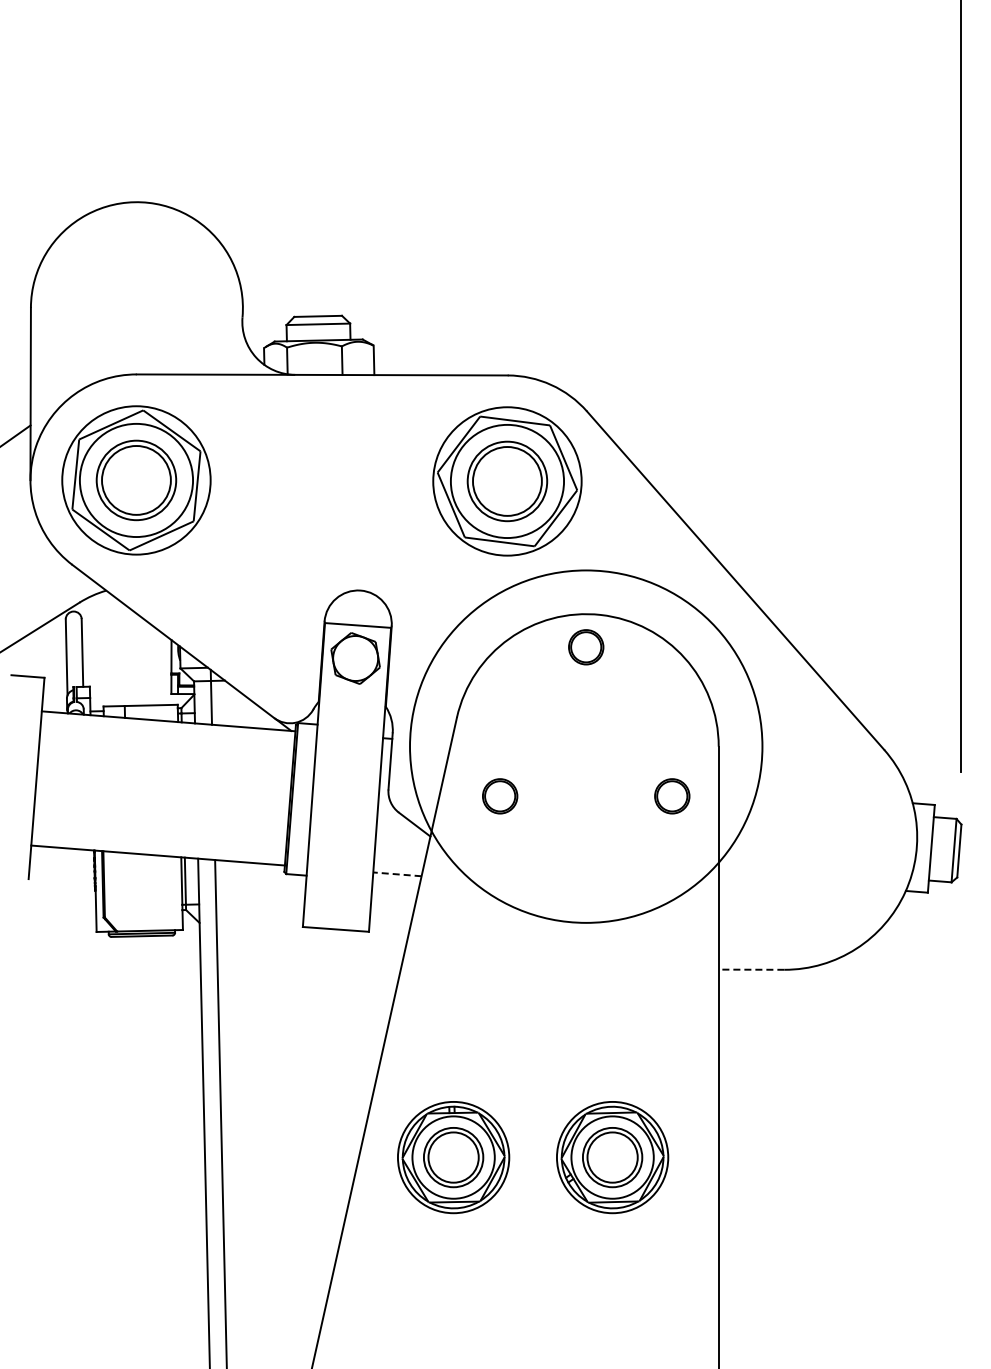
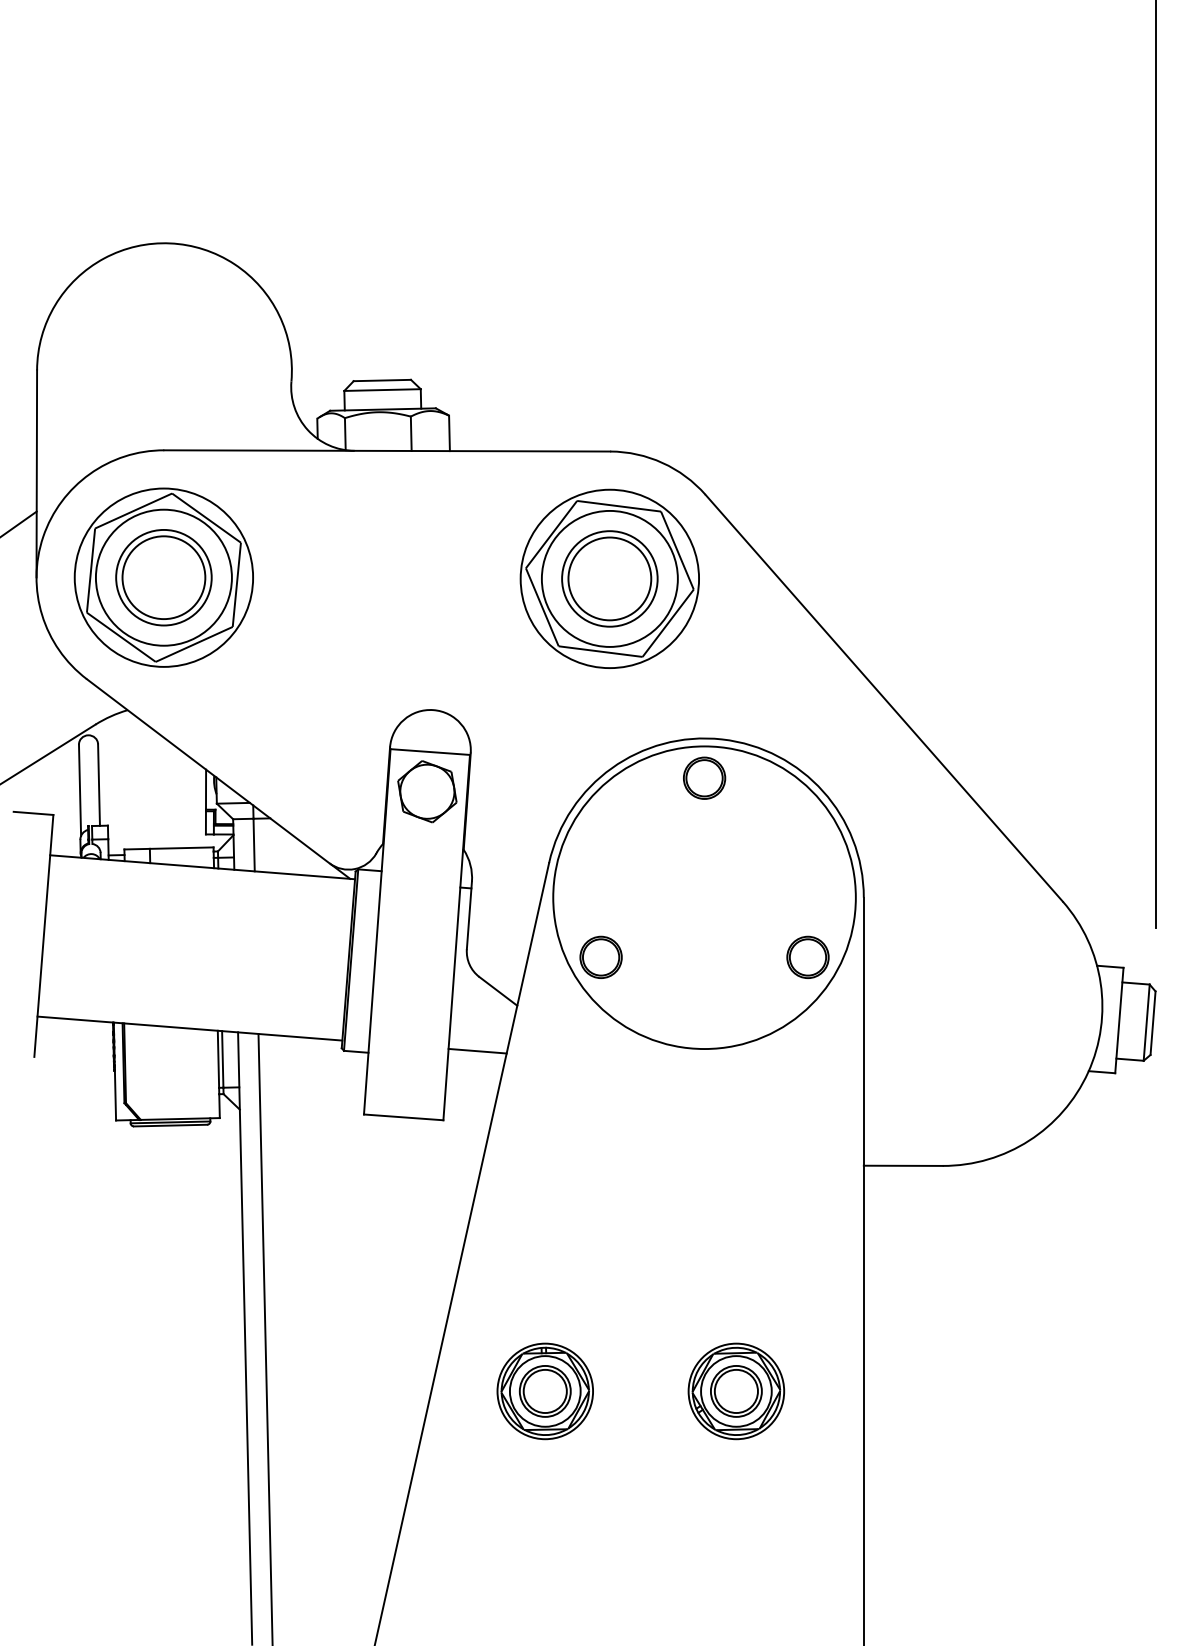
circle: (586, 746) -> (704, 897), size x0.71
line: (396, 874) -> (476, 1051), dashed -> solid
line: (751, 969) -> (903, 1165), dashed -> solid
part: (453, 1156) -> (545, 1390), size x0.71
part: (612, 1156) -> (736, 1390), size x0.71

